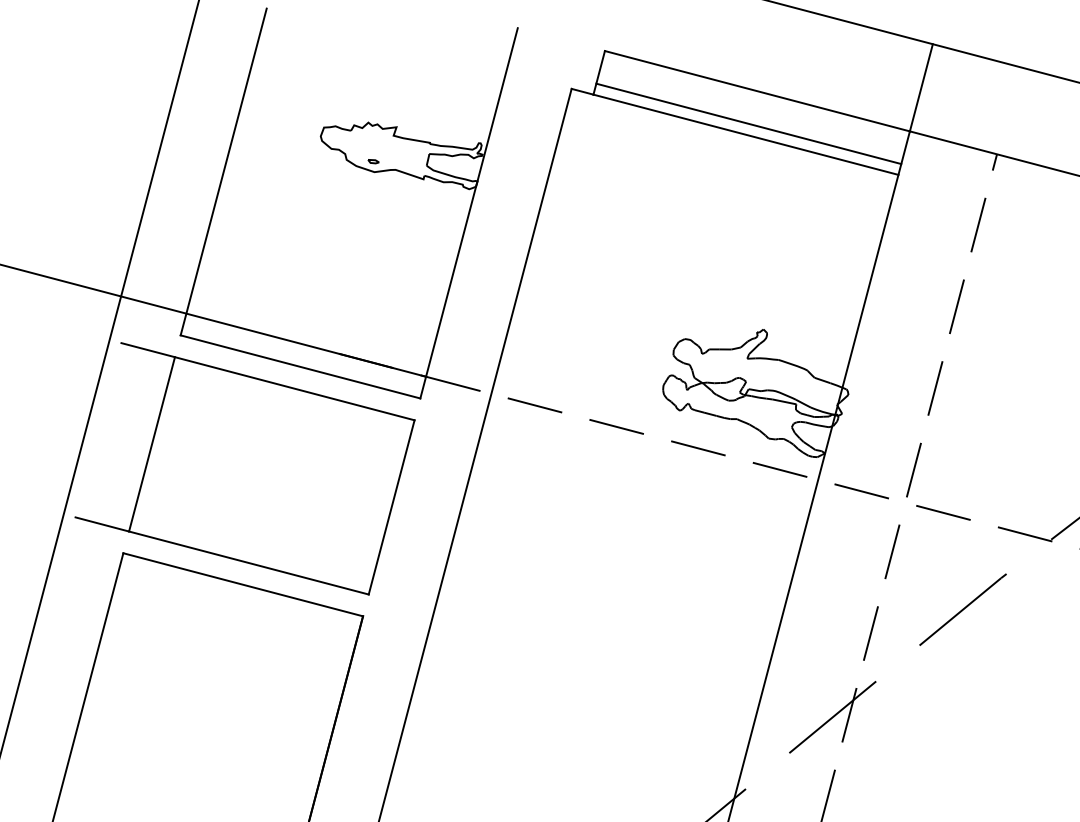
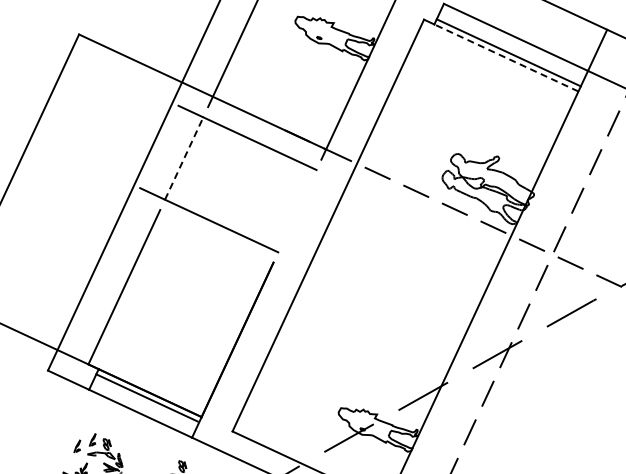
line: (743, 134) -> (505, 57), solid -> dashed
line: (300, 367) -> (264, 133), removed
line: (152, 444) -> (184, 158), solid -> dashed
line: (391, 507) -> (297, 211), removed
line: (242, 583) -> (216, 235), removed

